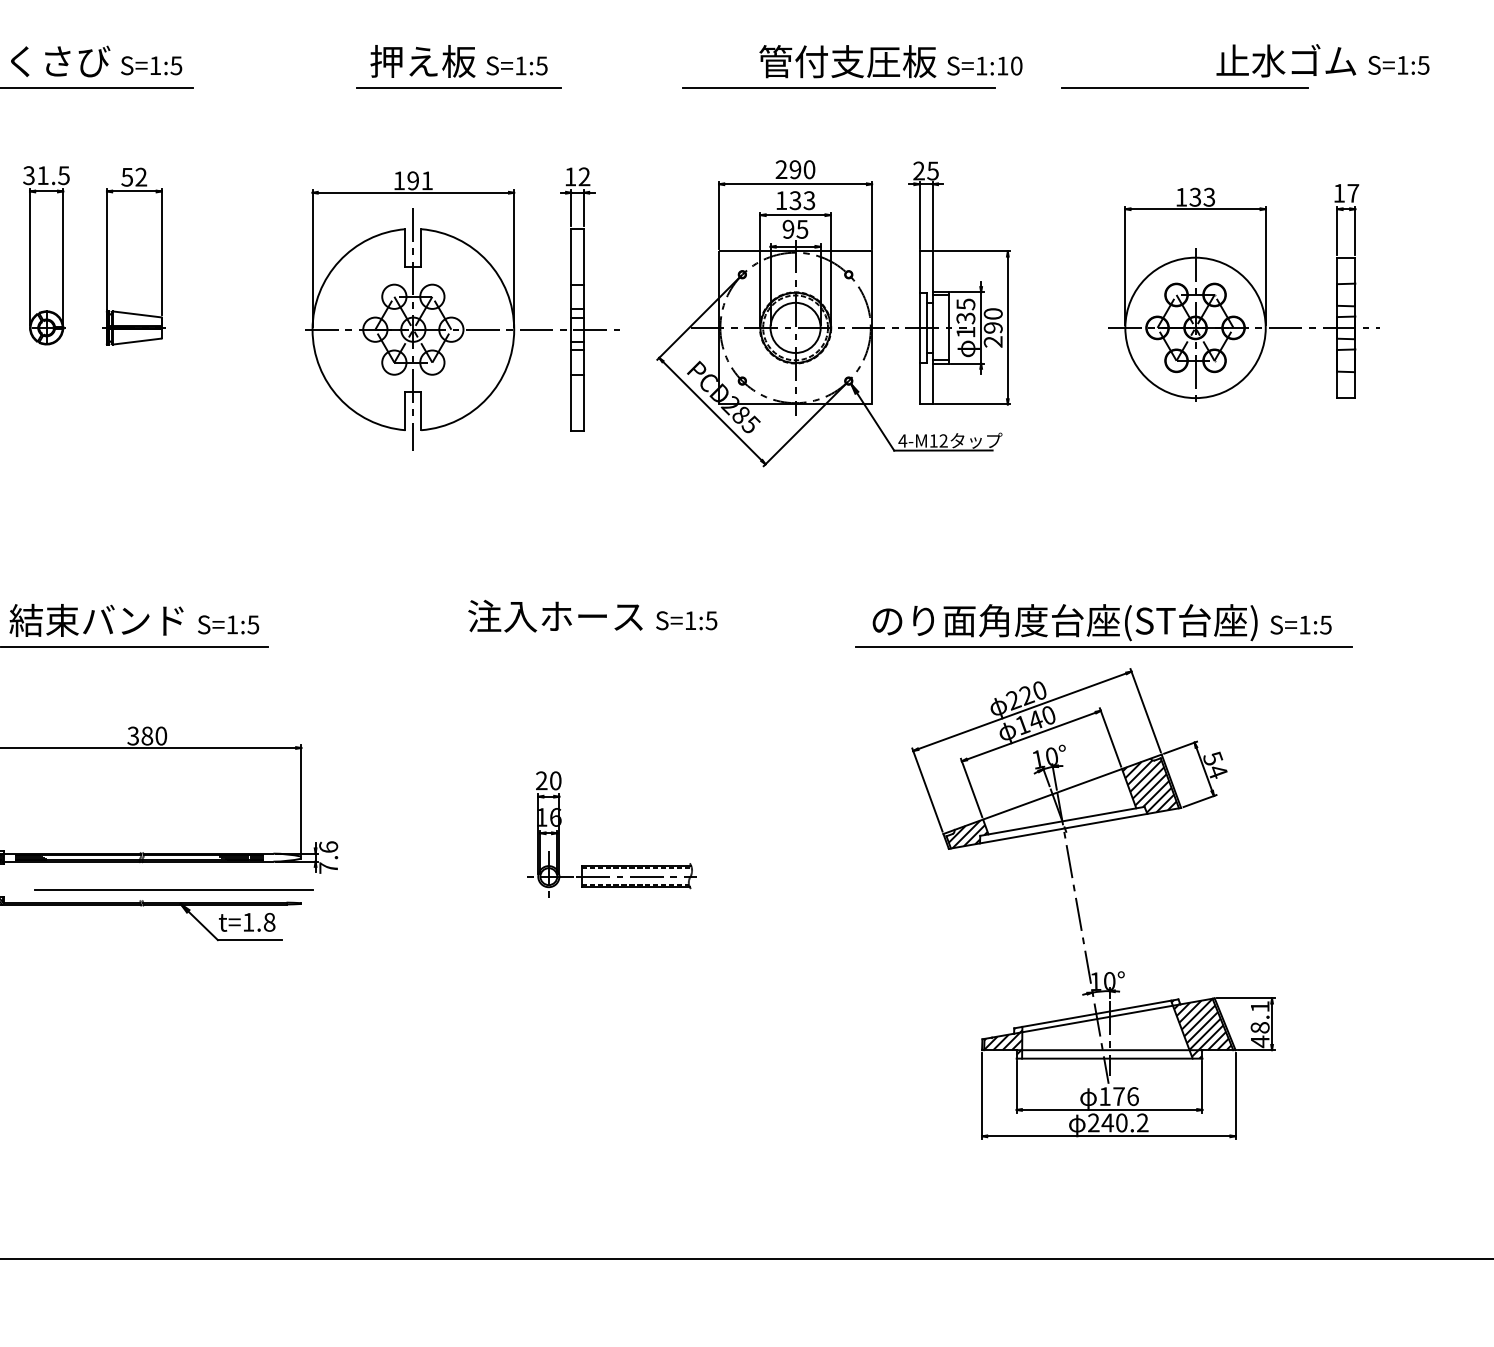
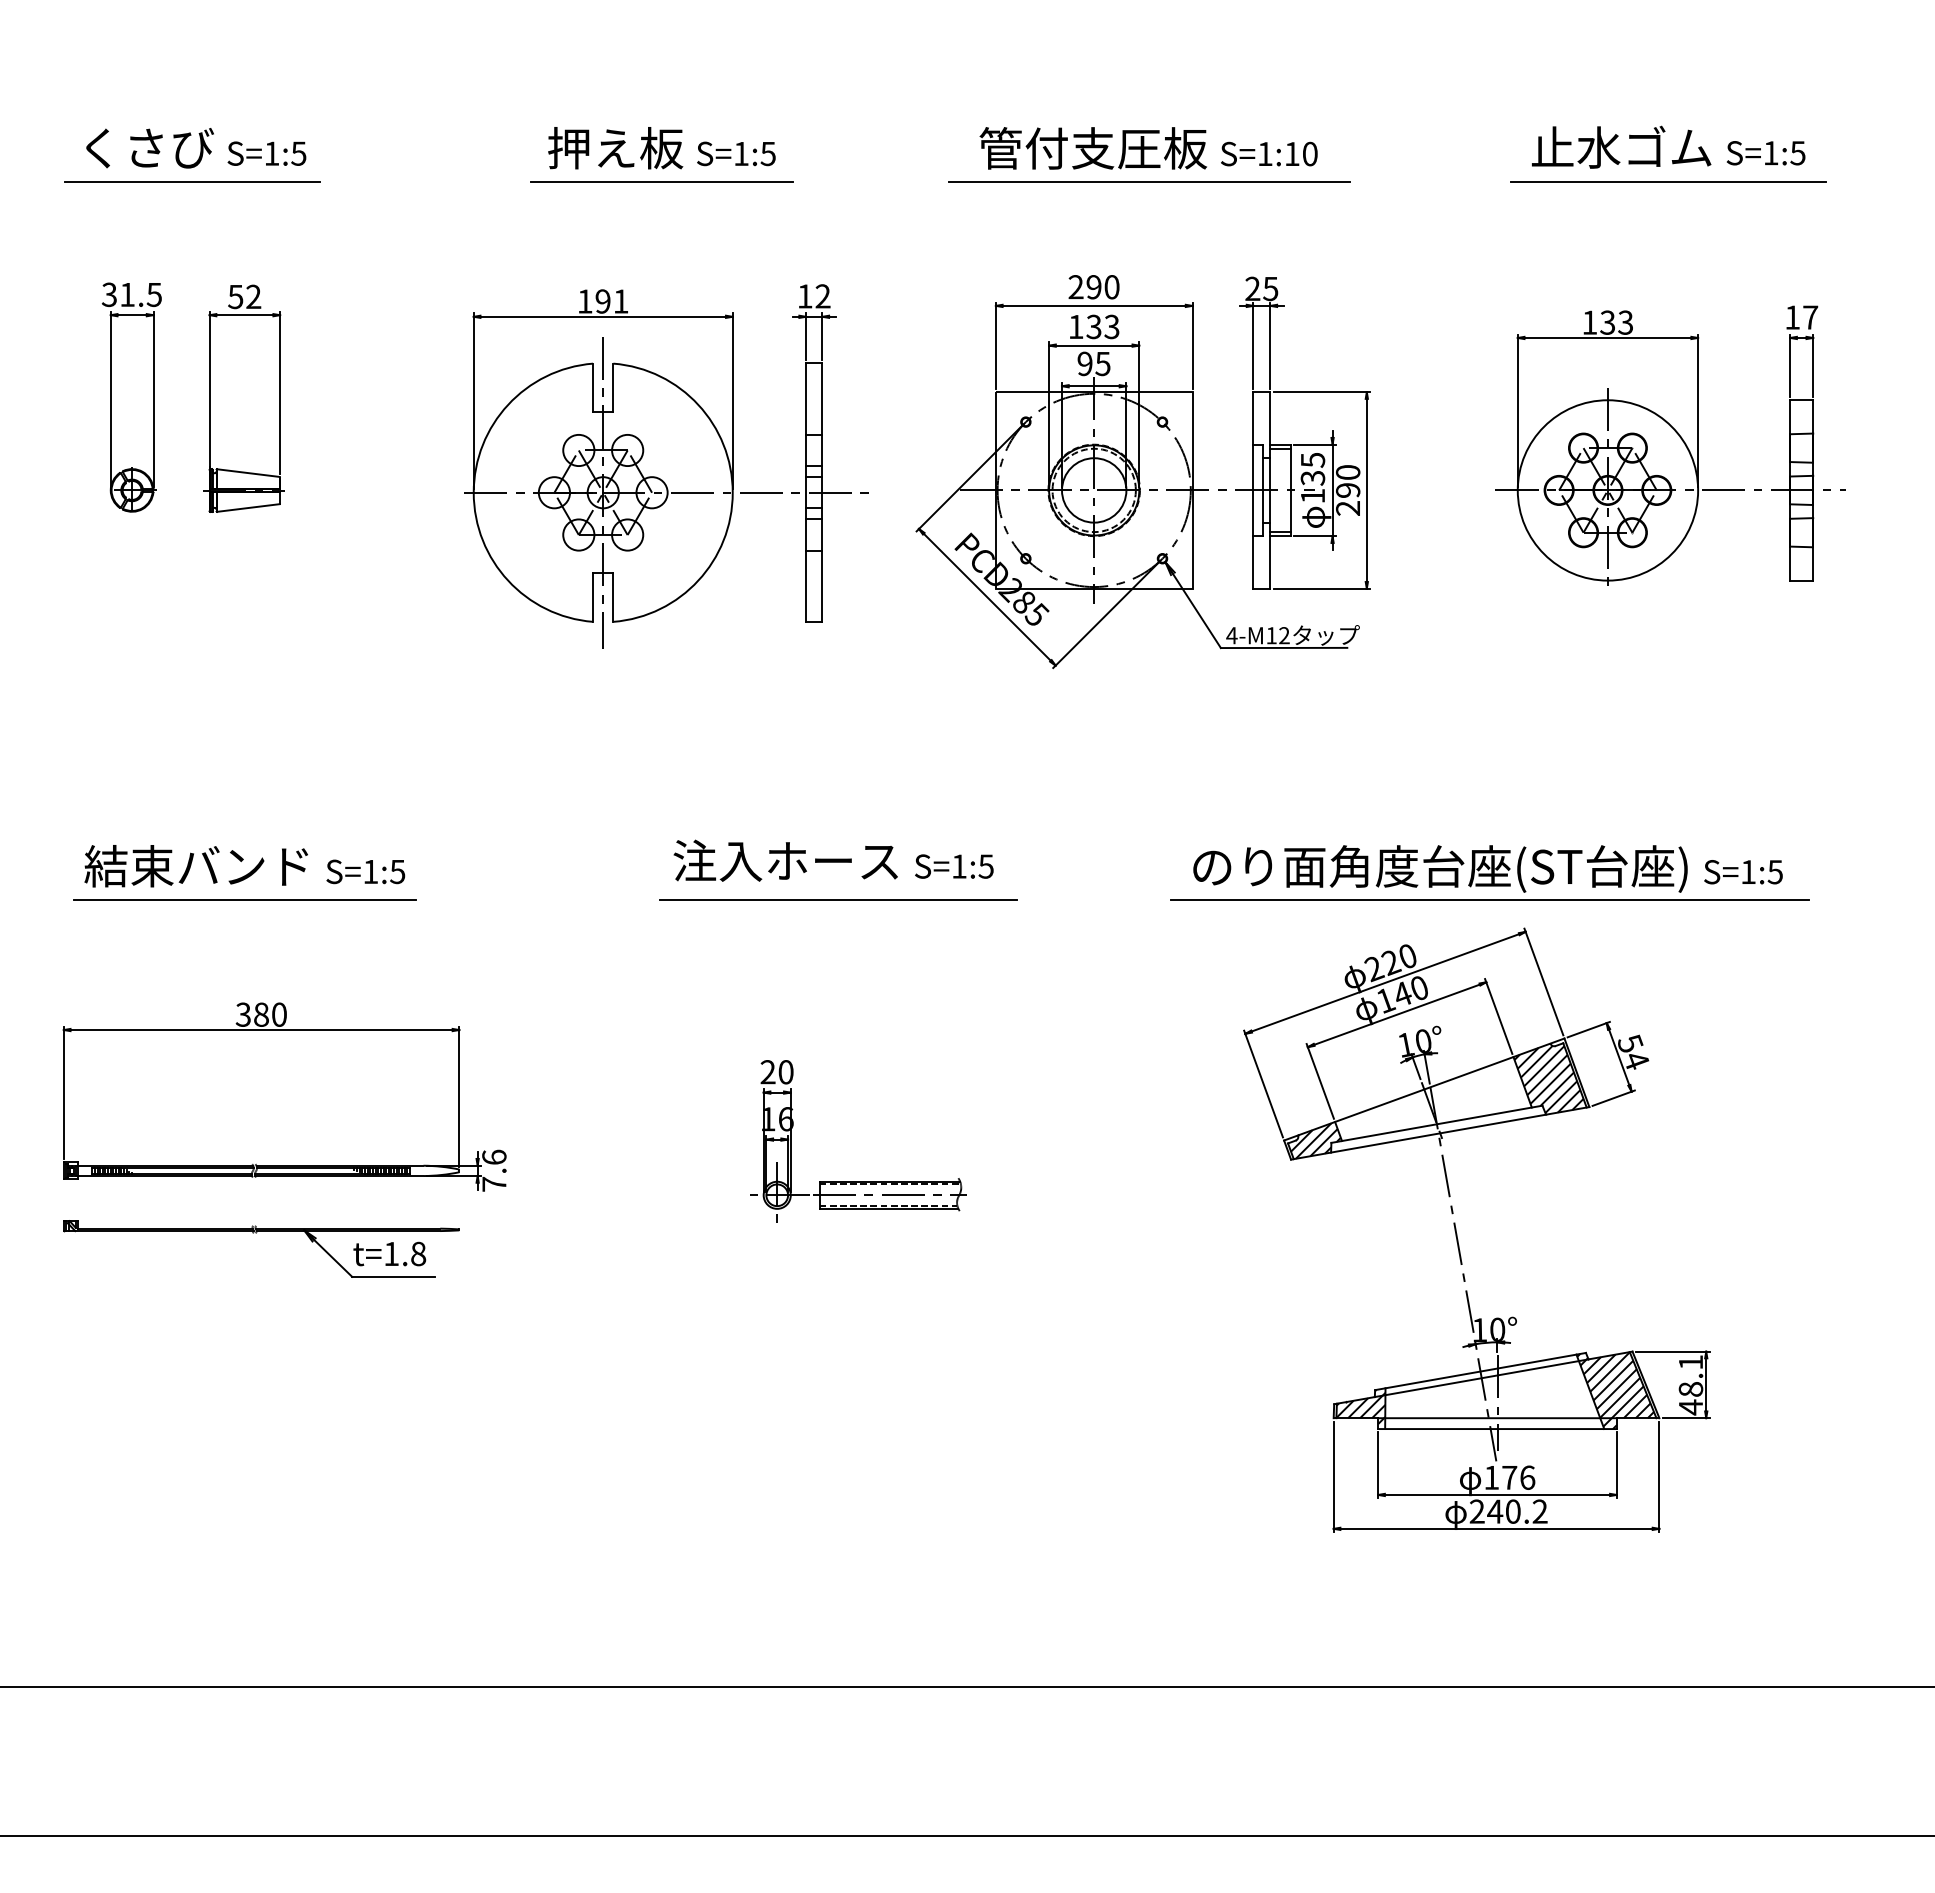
text: (1322, 60) -> (1668, 146), moved
text: (890, 61) -> (1148, 148), moved
line: (1185, 87) -> (1668, 181), moved
line: (173, 889) -> (838, 899), moved

